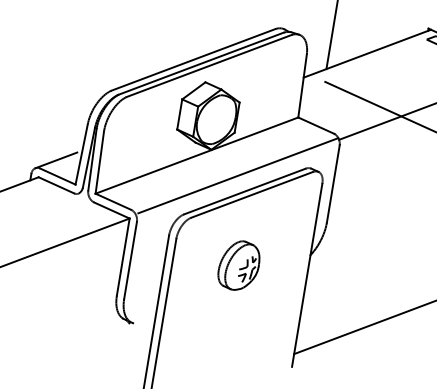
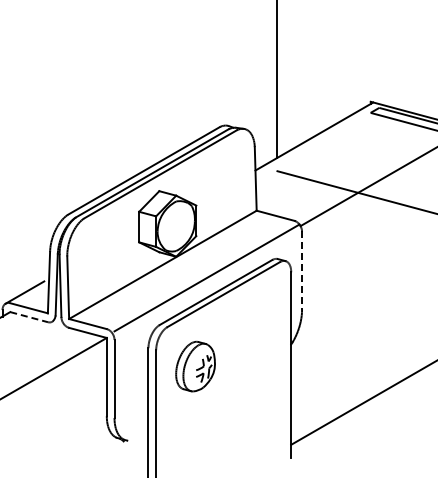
line: (333, 183) -> (302, 270), solid -> dashed
line: (56, 185) -> (29, 317), solid -> dashed
part: (239, 265) -> (195, 366), moved

